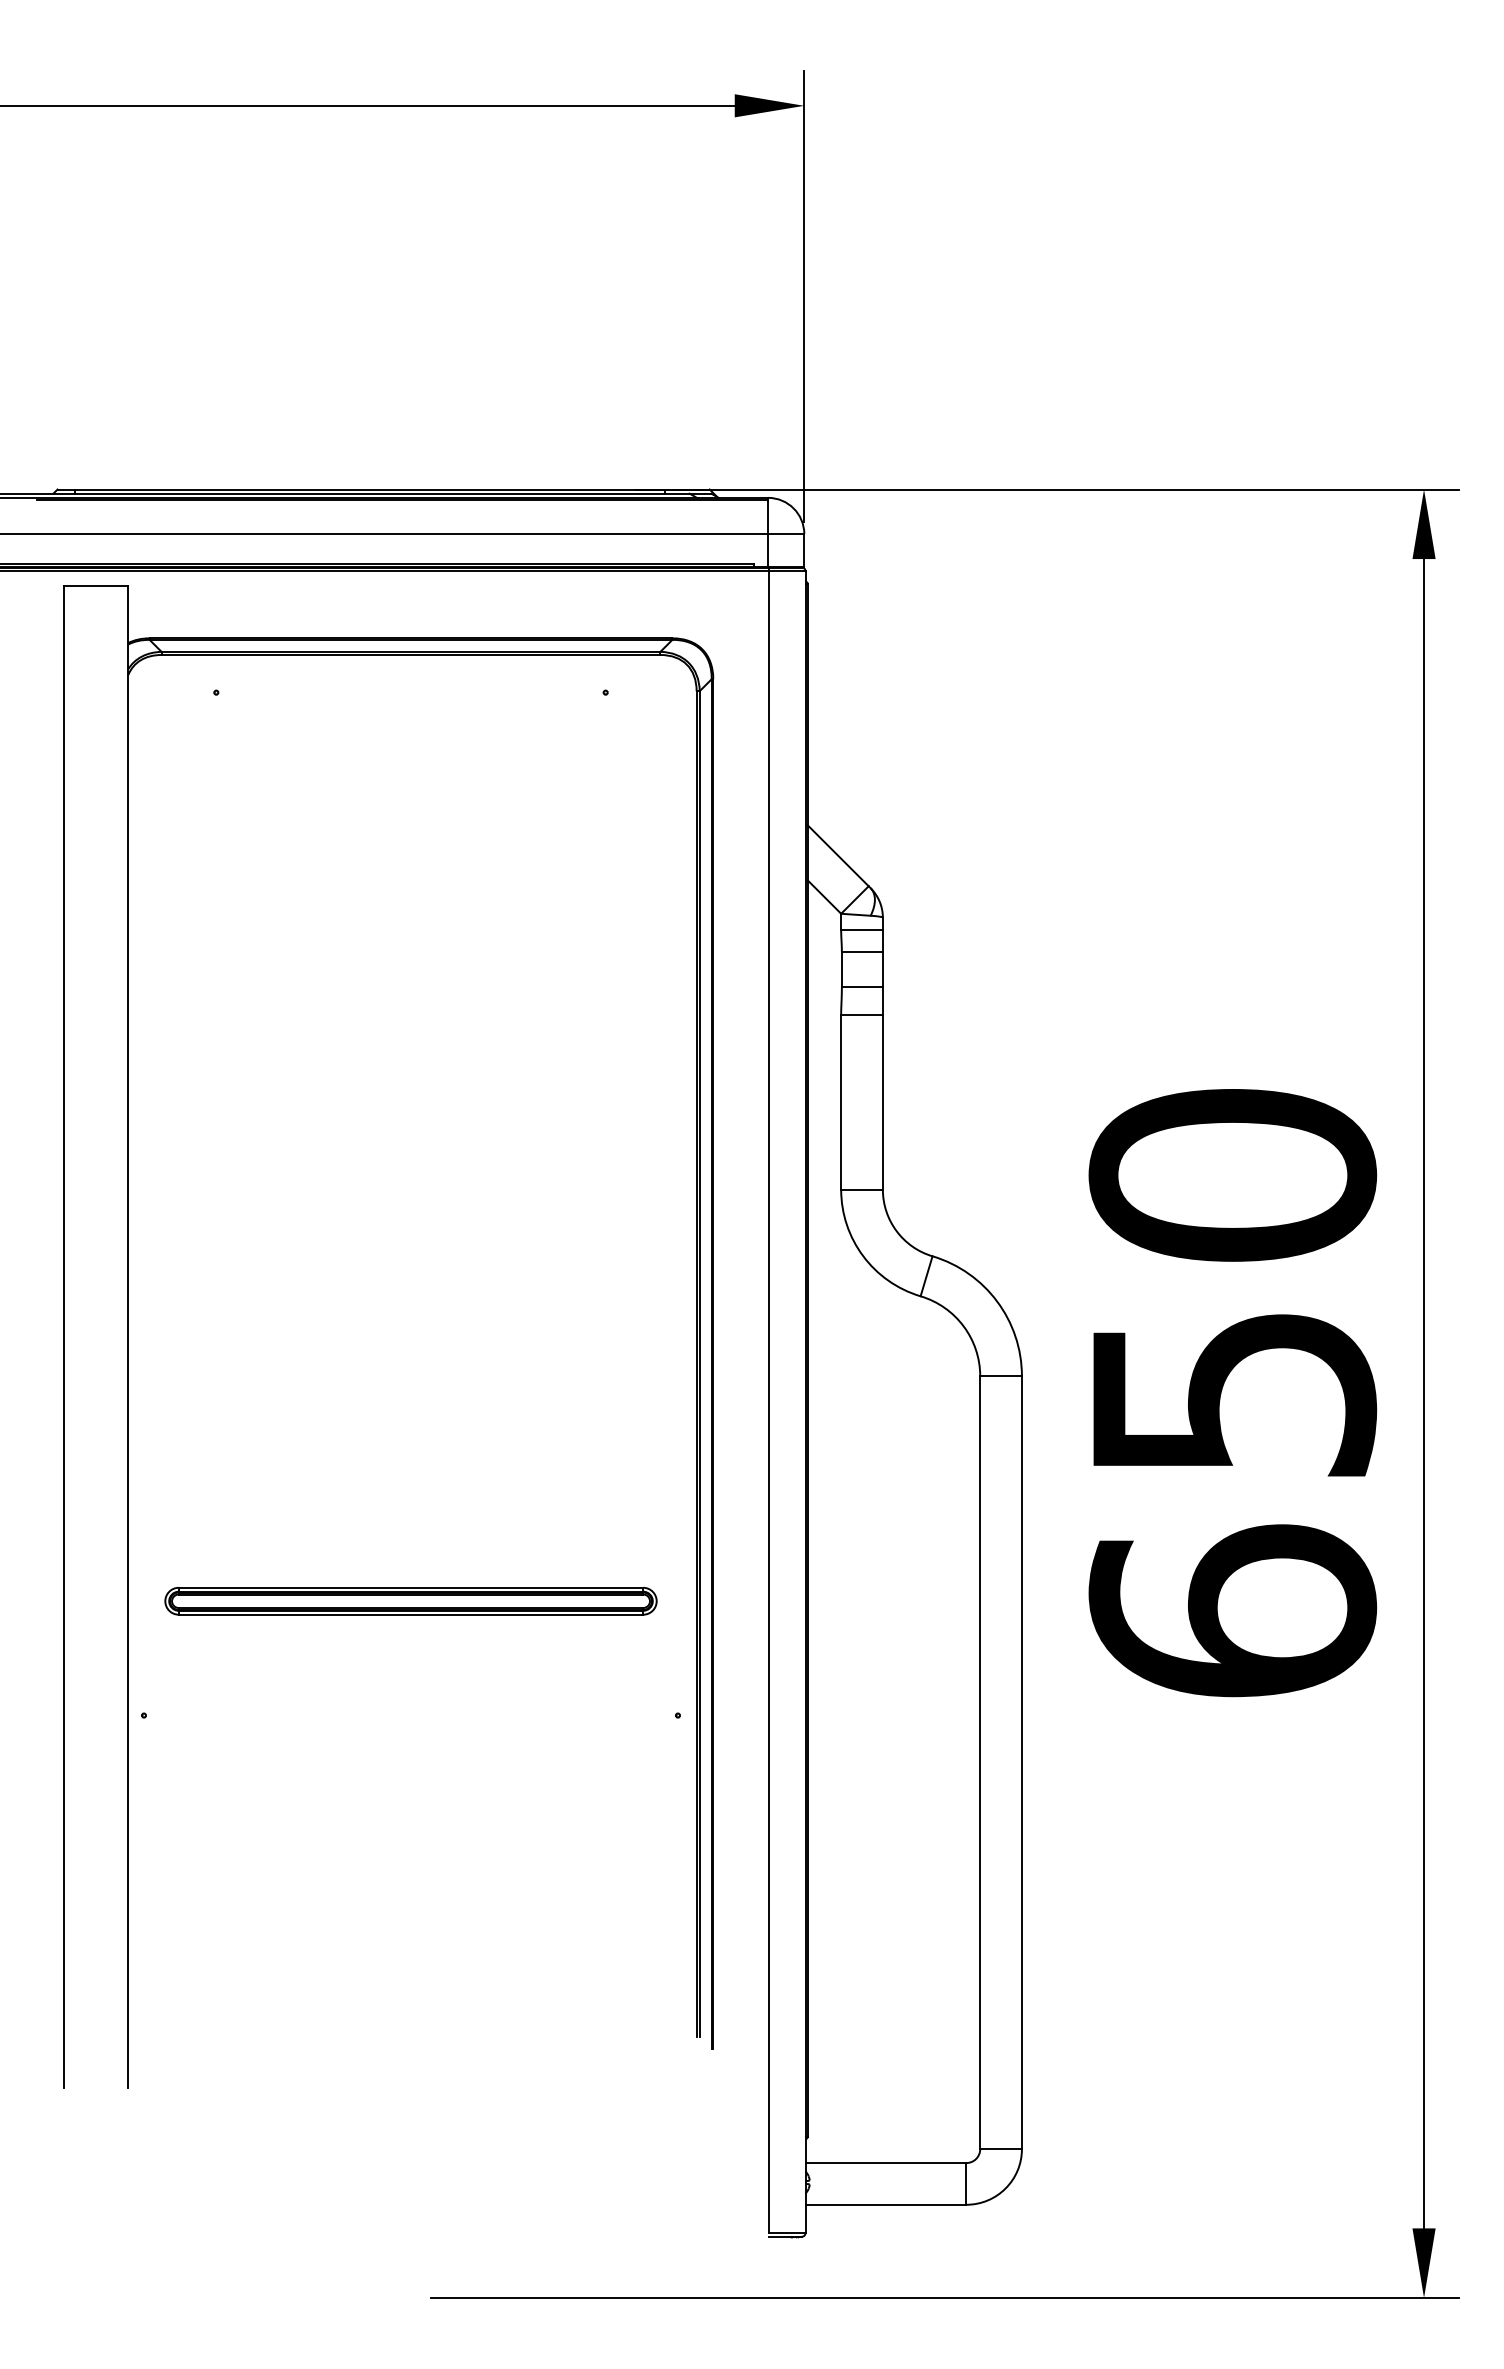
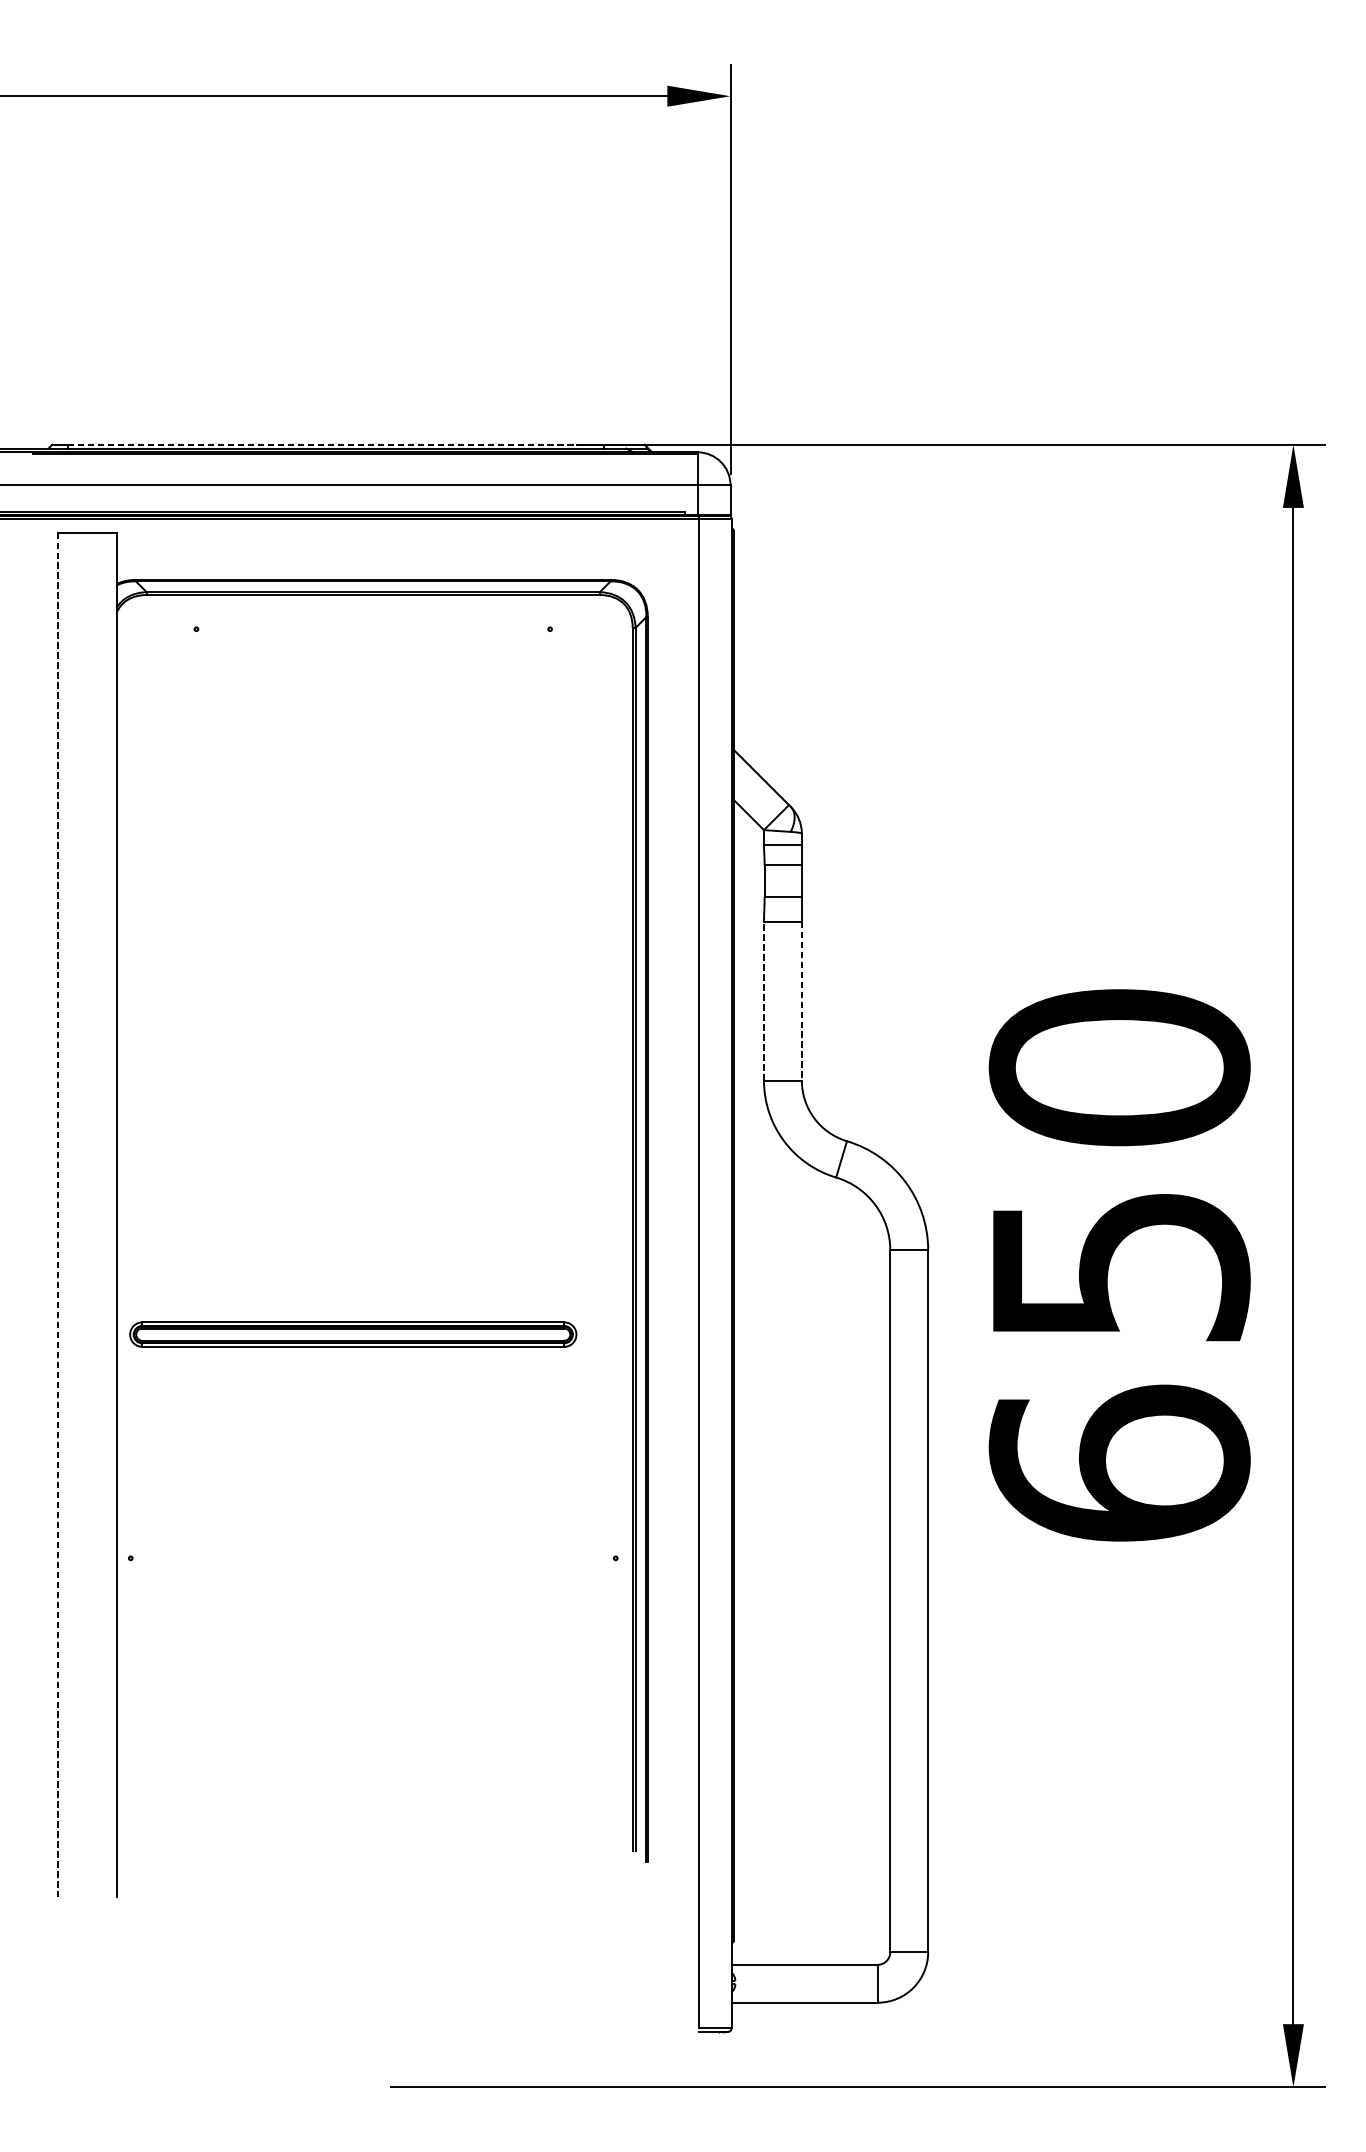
line: (369, 489) -> (335, 444), solid -> dashed
line: (841, 1102) -> (764, 1001), solid -> dashed
line: (882, 1102) -> (801, 1001), solid -> dashed
line: (64, 1337) -> (58, 1214), solid -> dashed
part: (410, 1601) -> (352, 1334), moved

